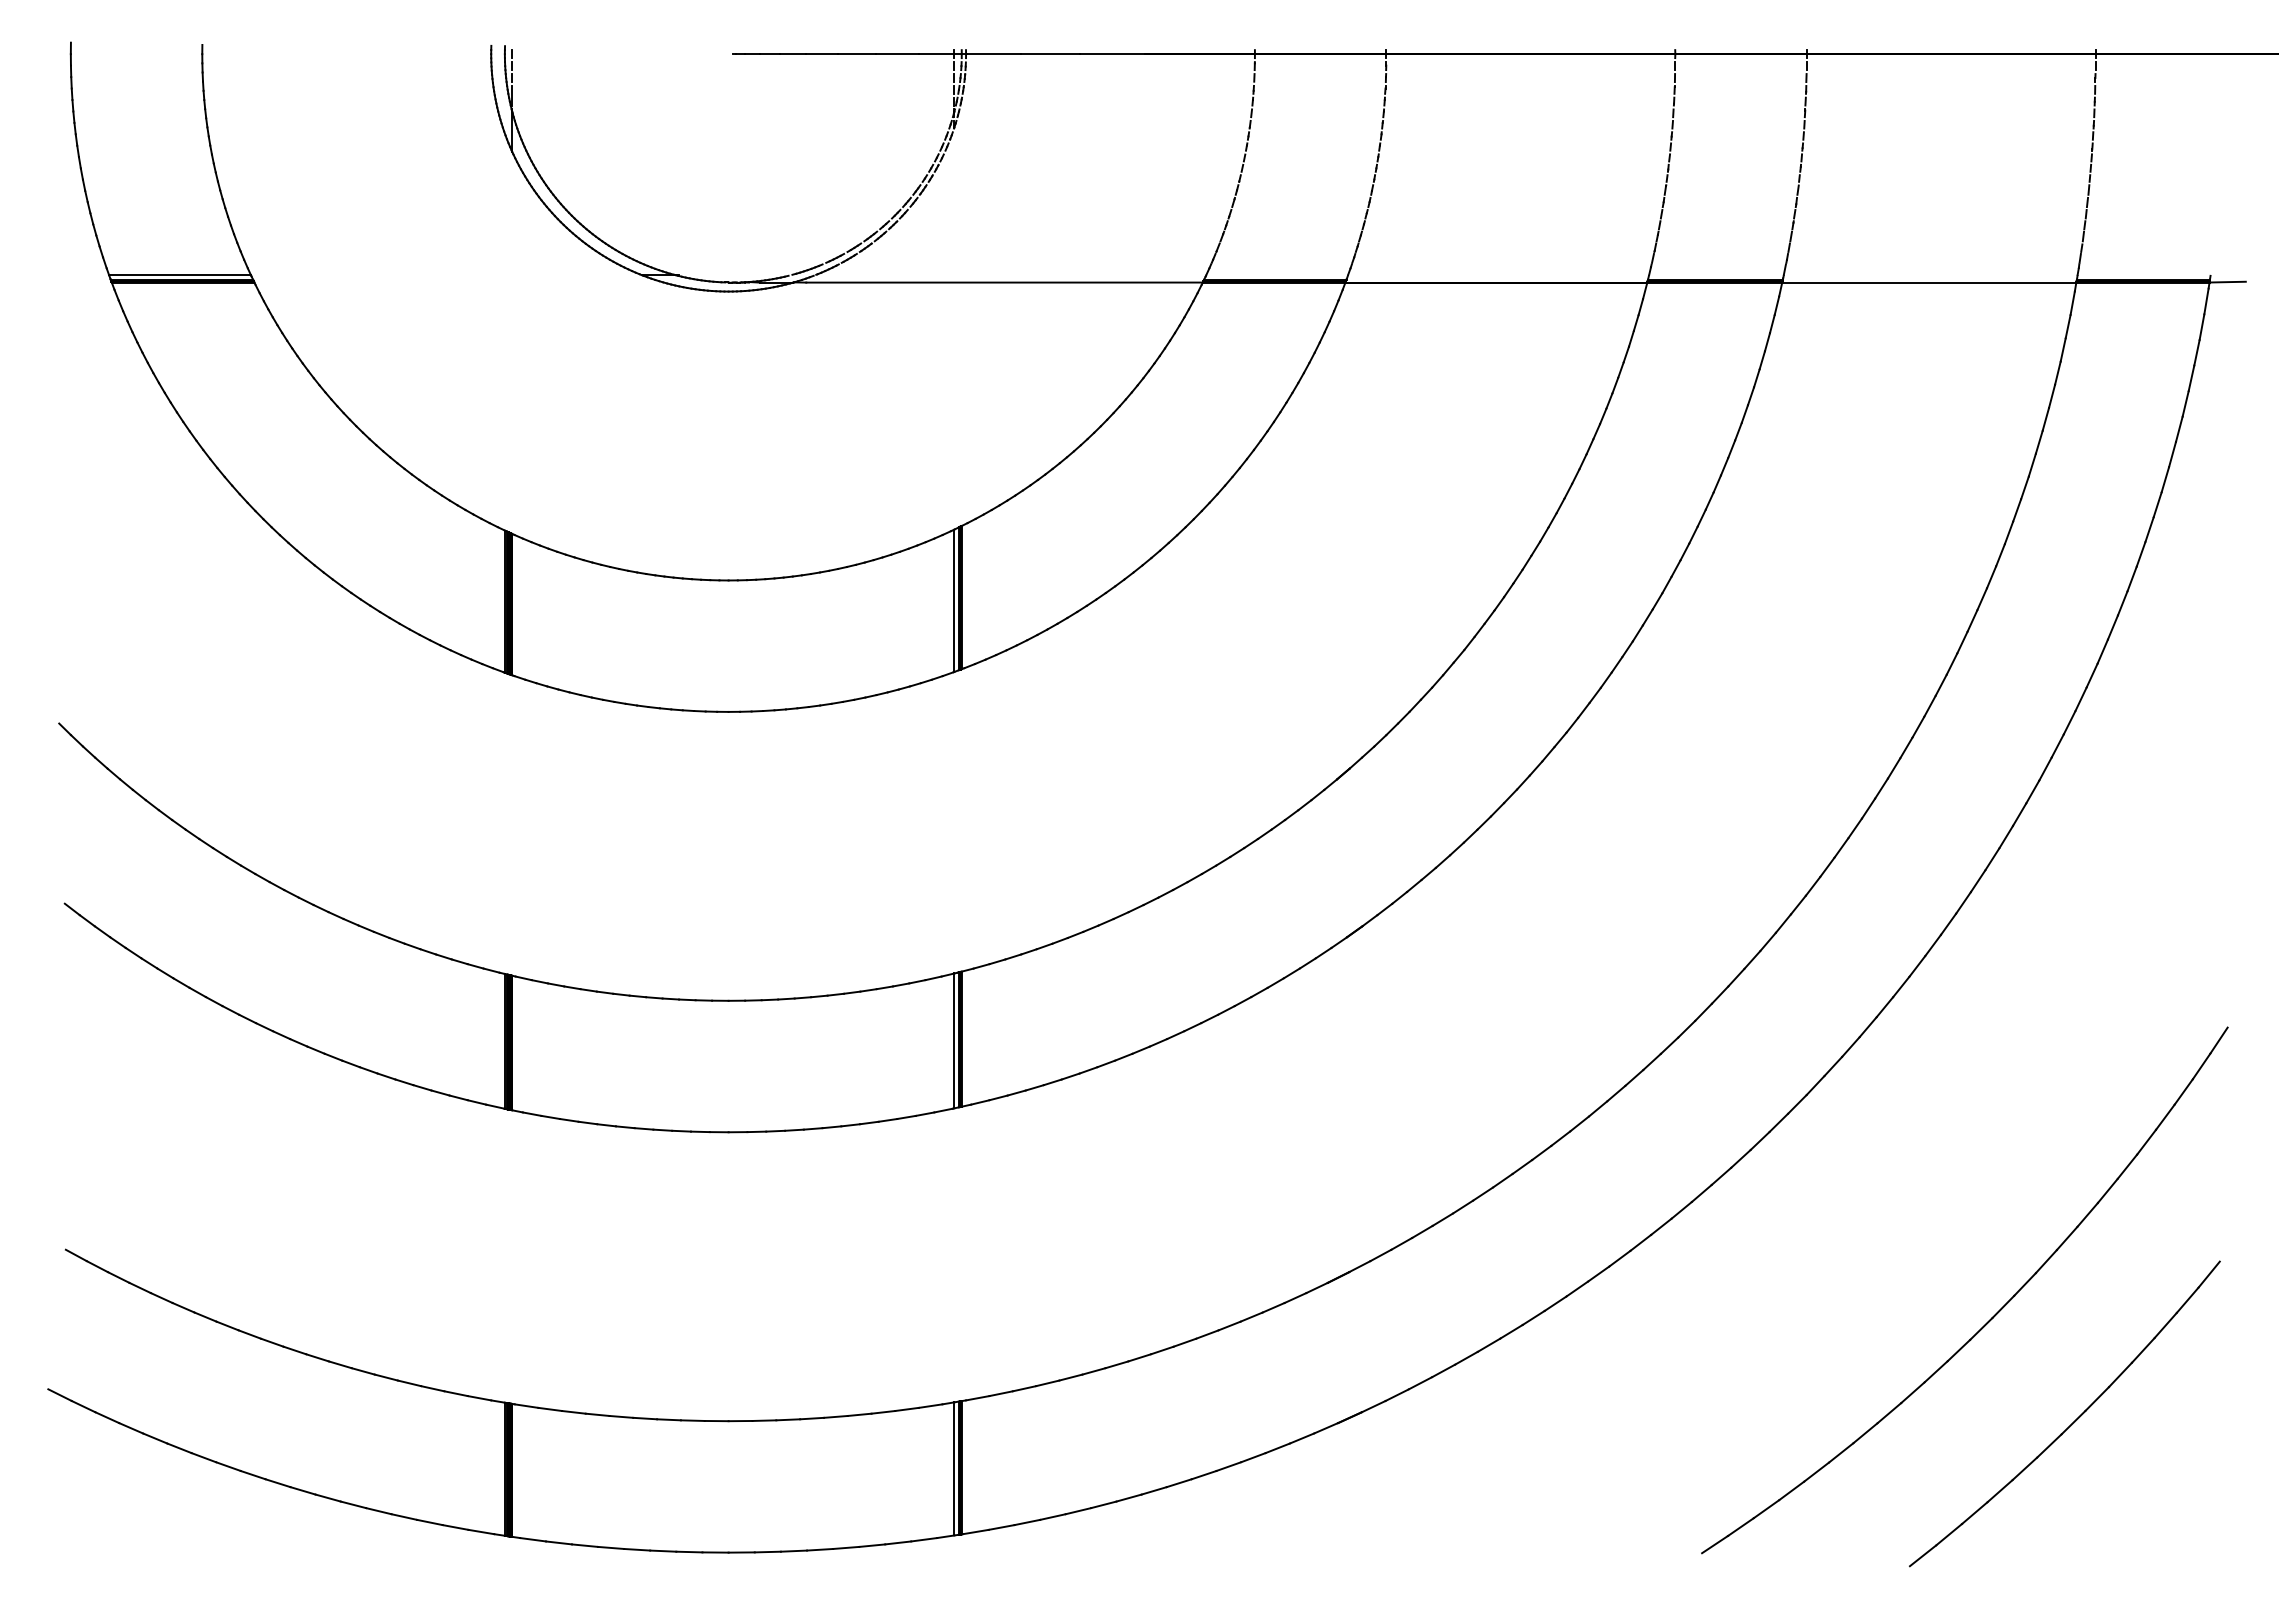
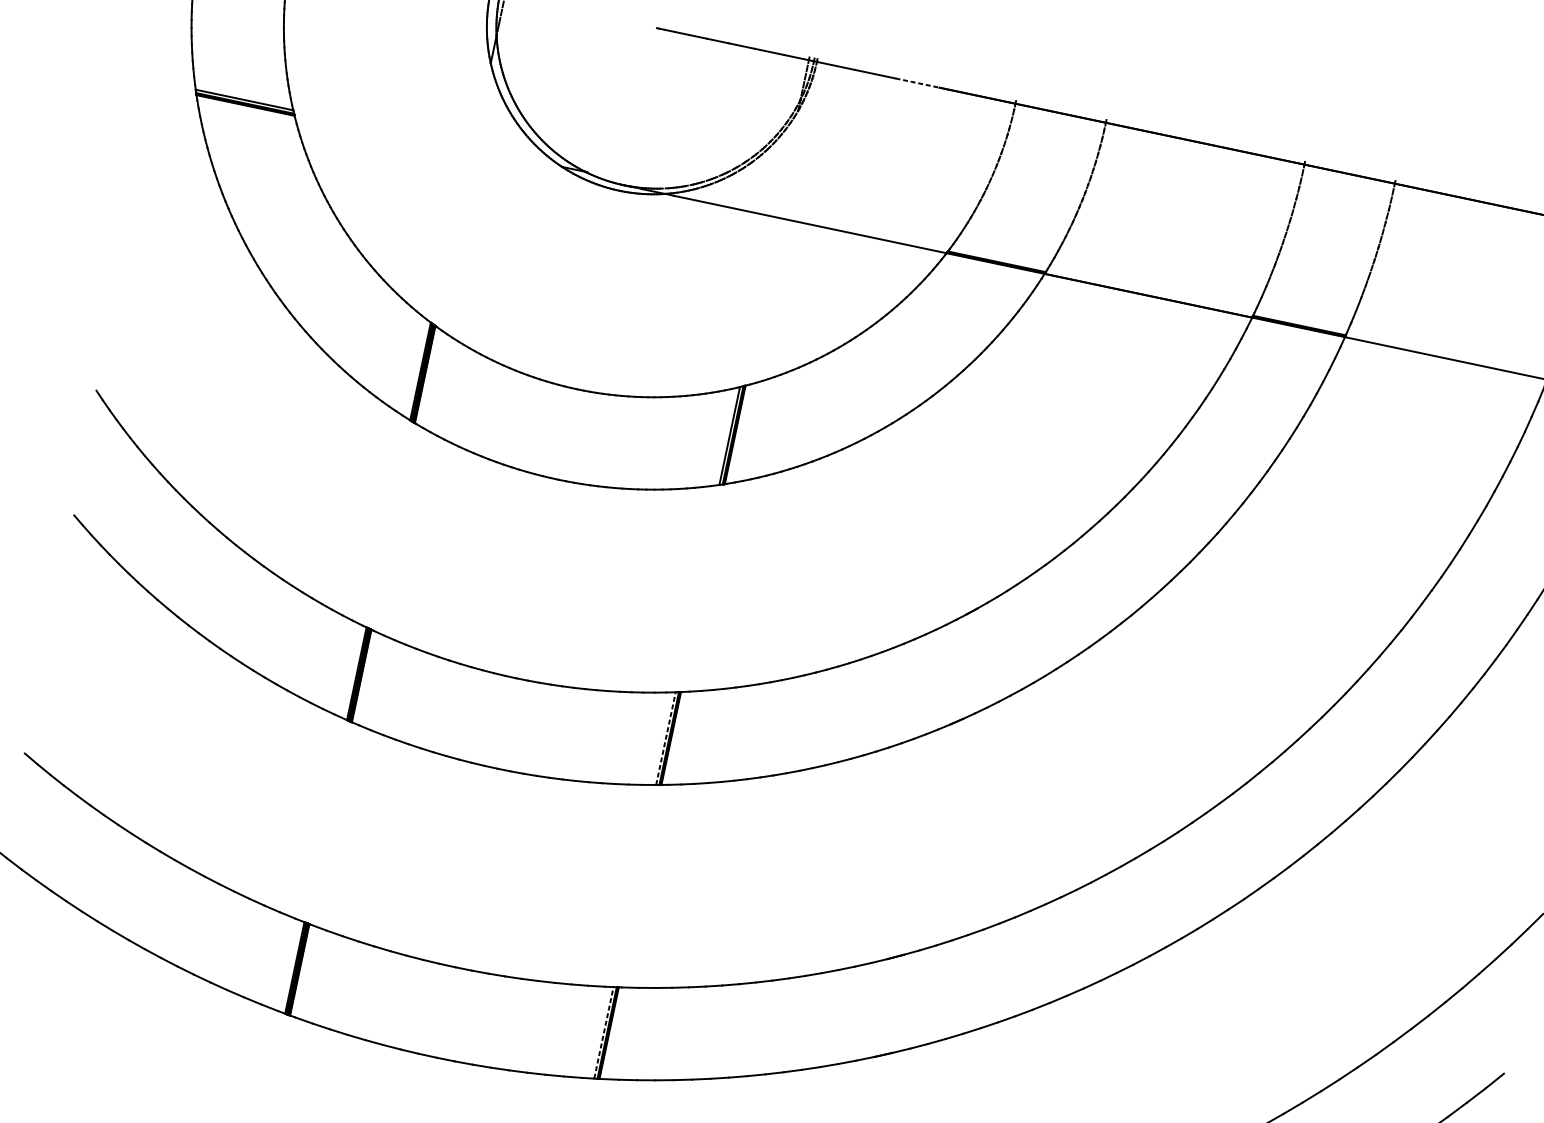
line: (1113, 54) -> (918, 83), solid -> dashed
line: (954, 1040) -> (666, 738), solid -> dashed
line: (954, 1468) -> (604, 1032), solid -> dashed

